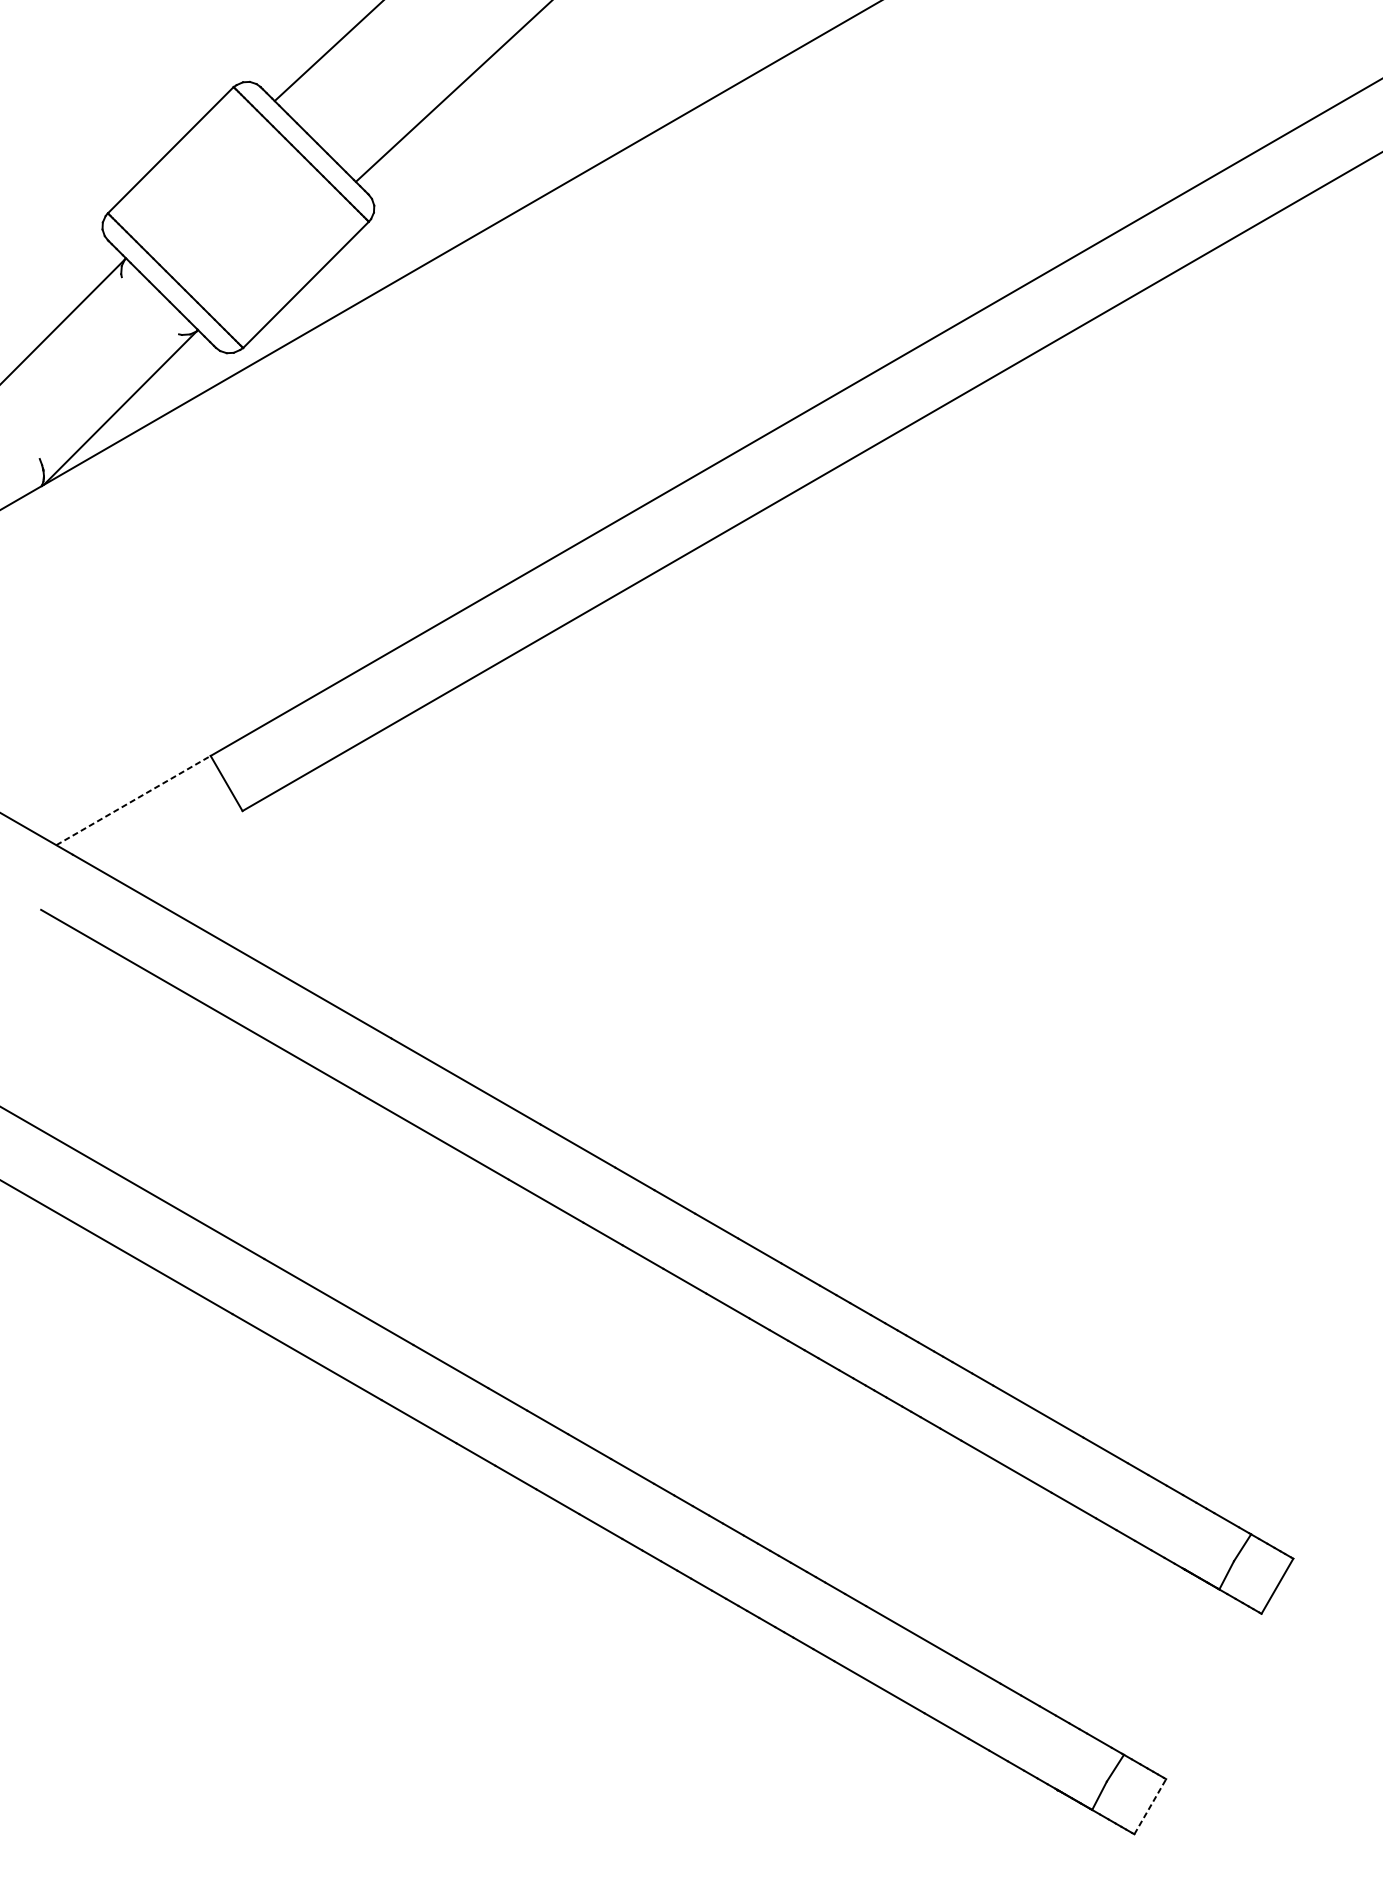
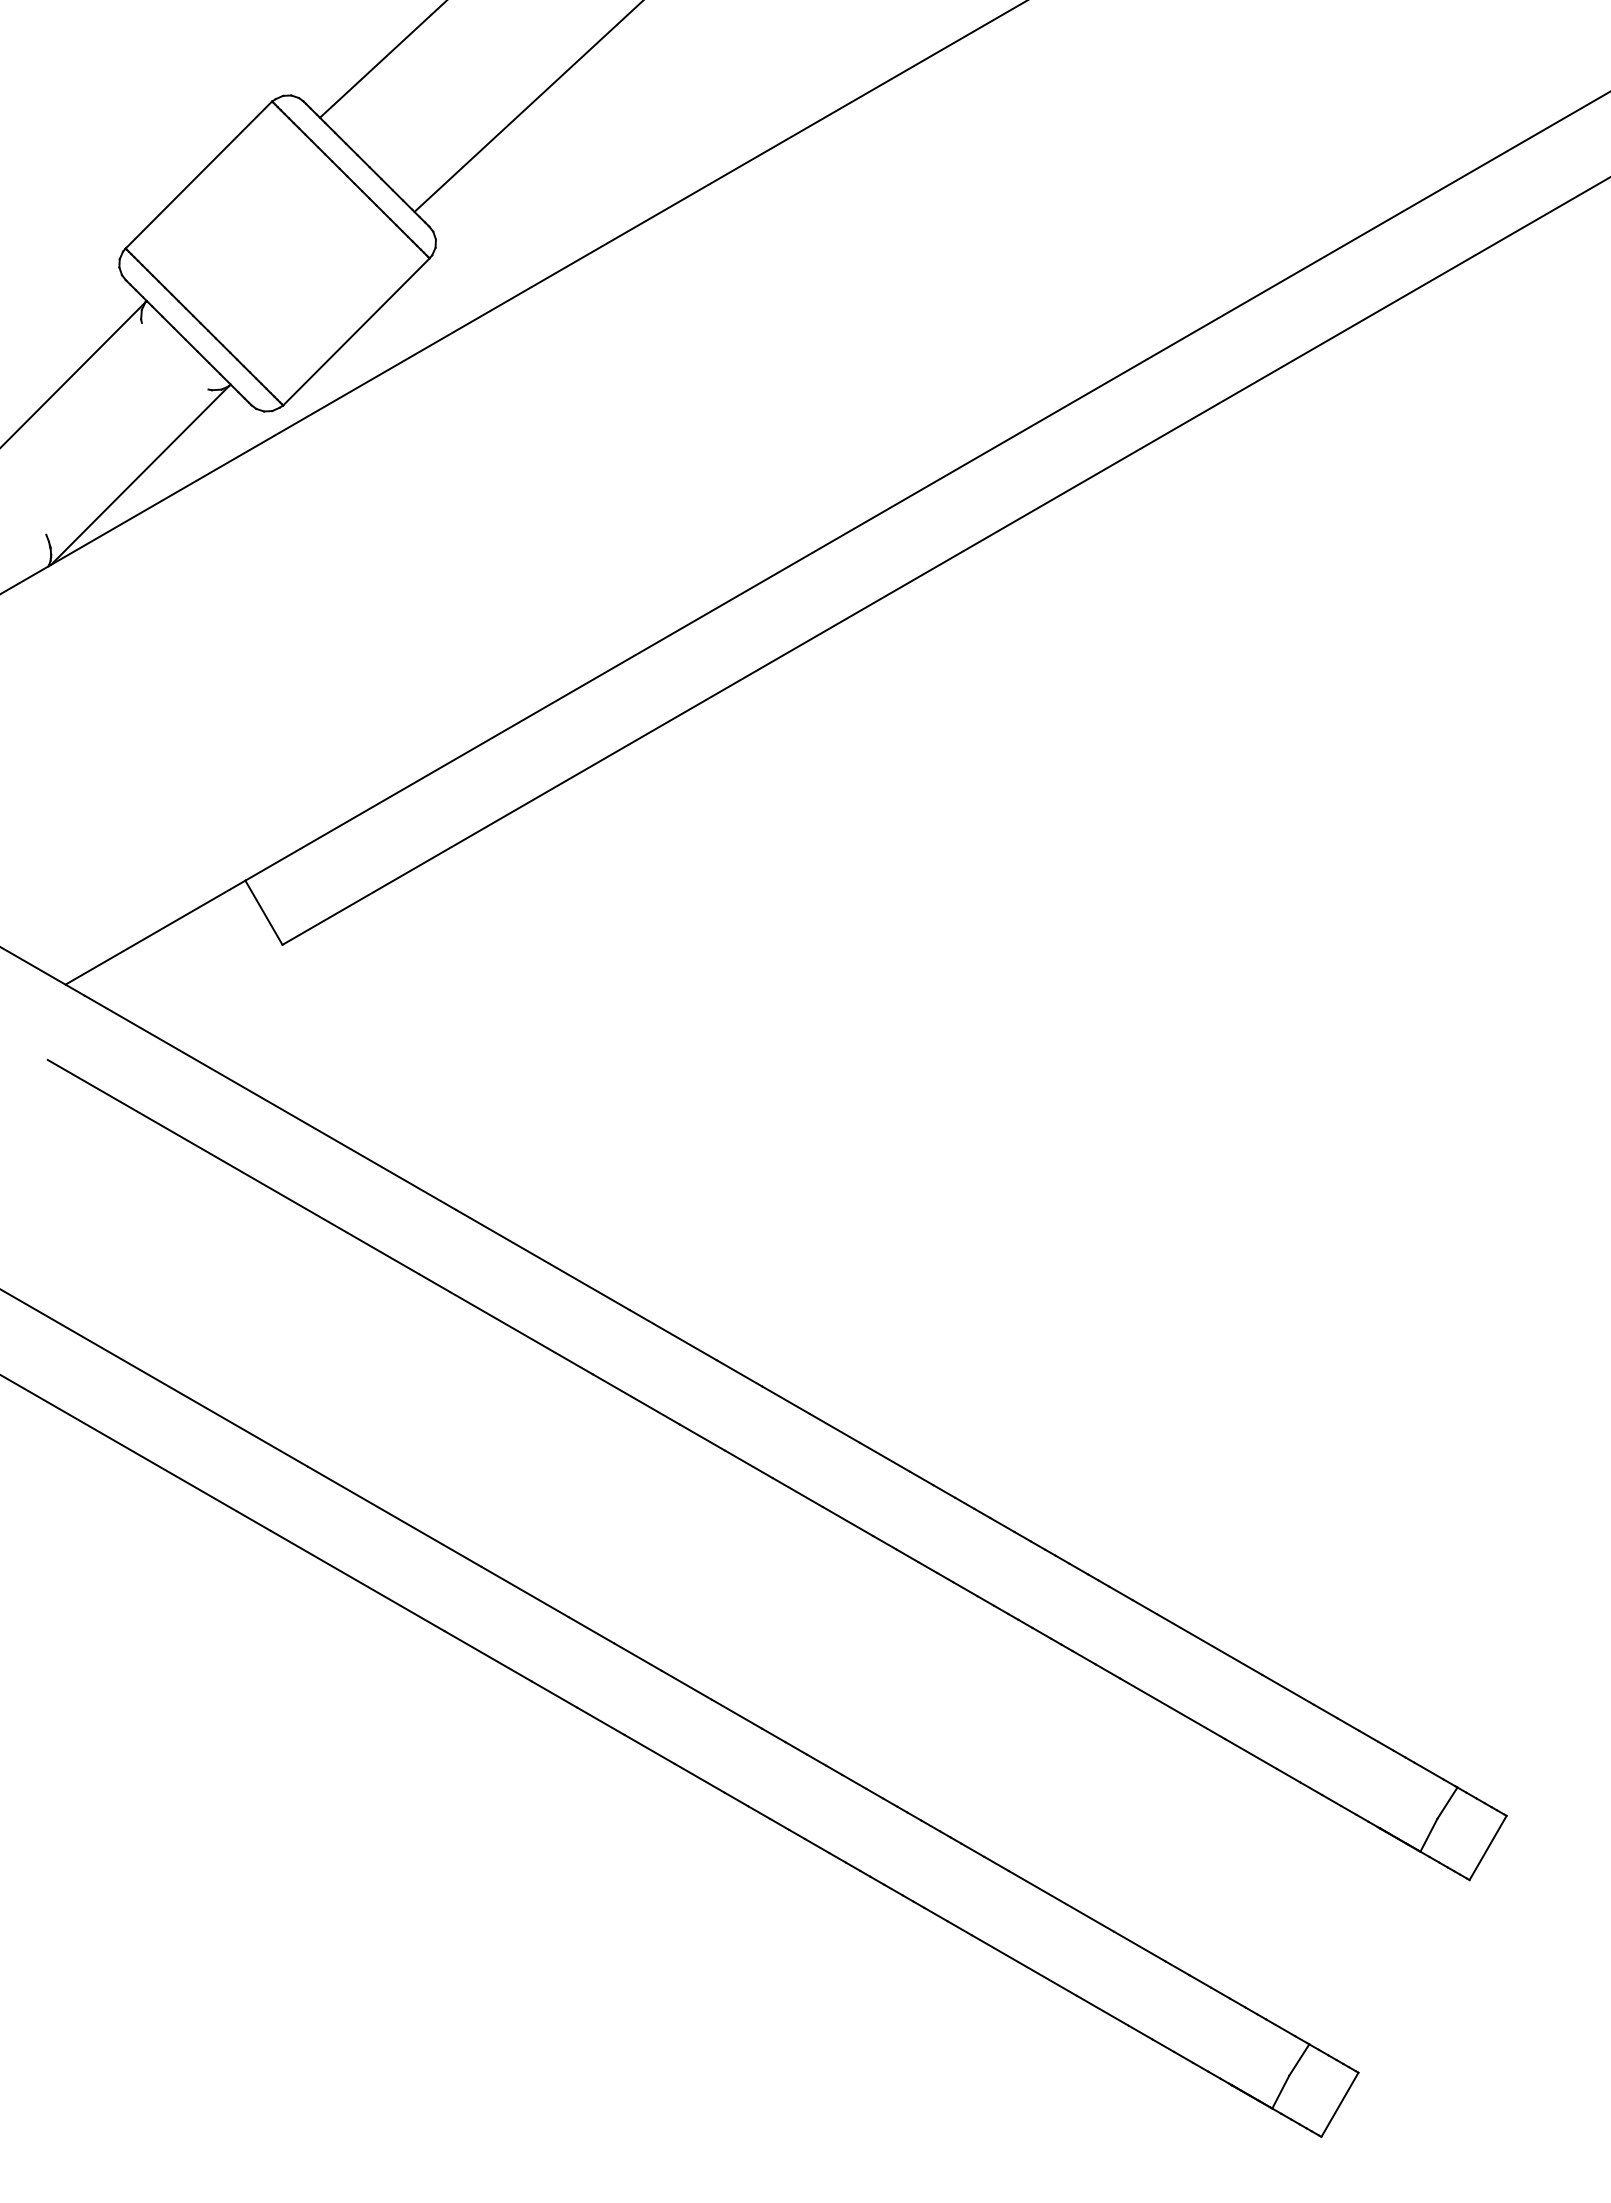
line: (133, 800) -> (155, 932), dashed -> solid
line: (1150, 1806) -> (1340, 2104), dashed -> solid

